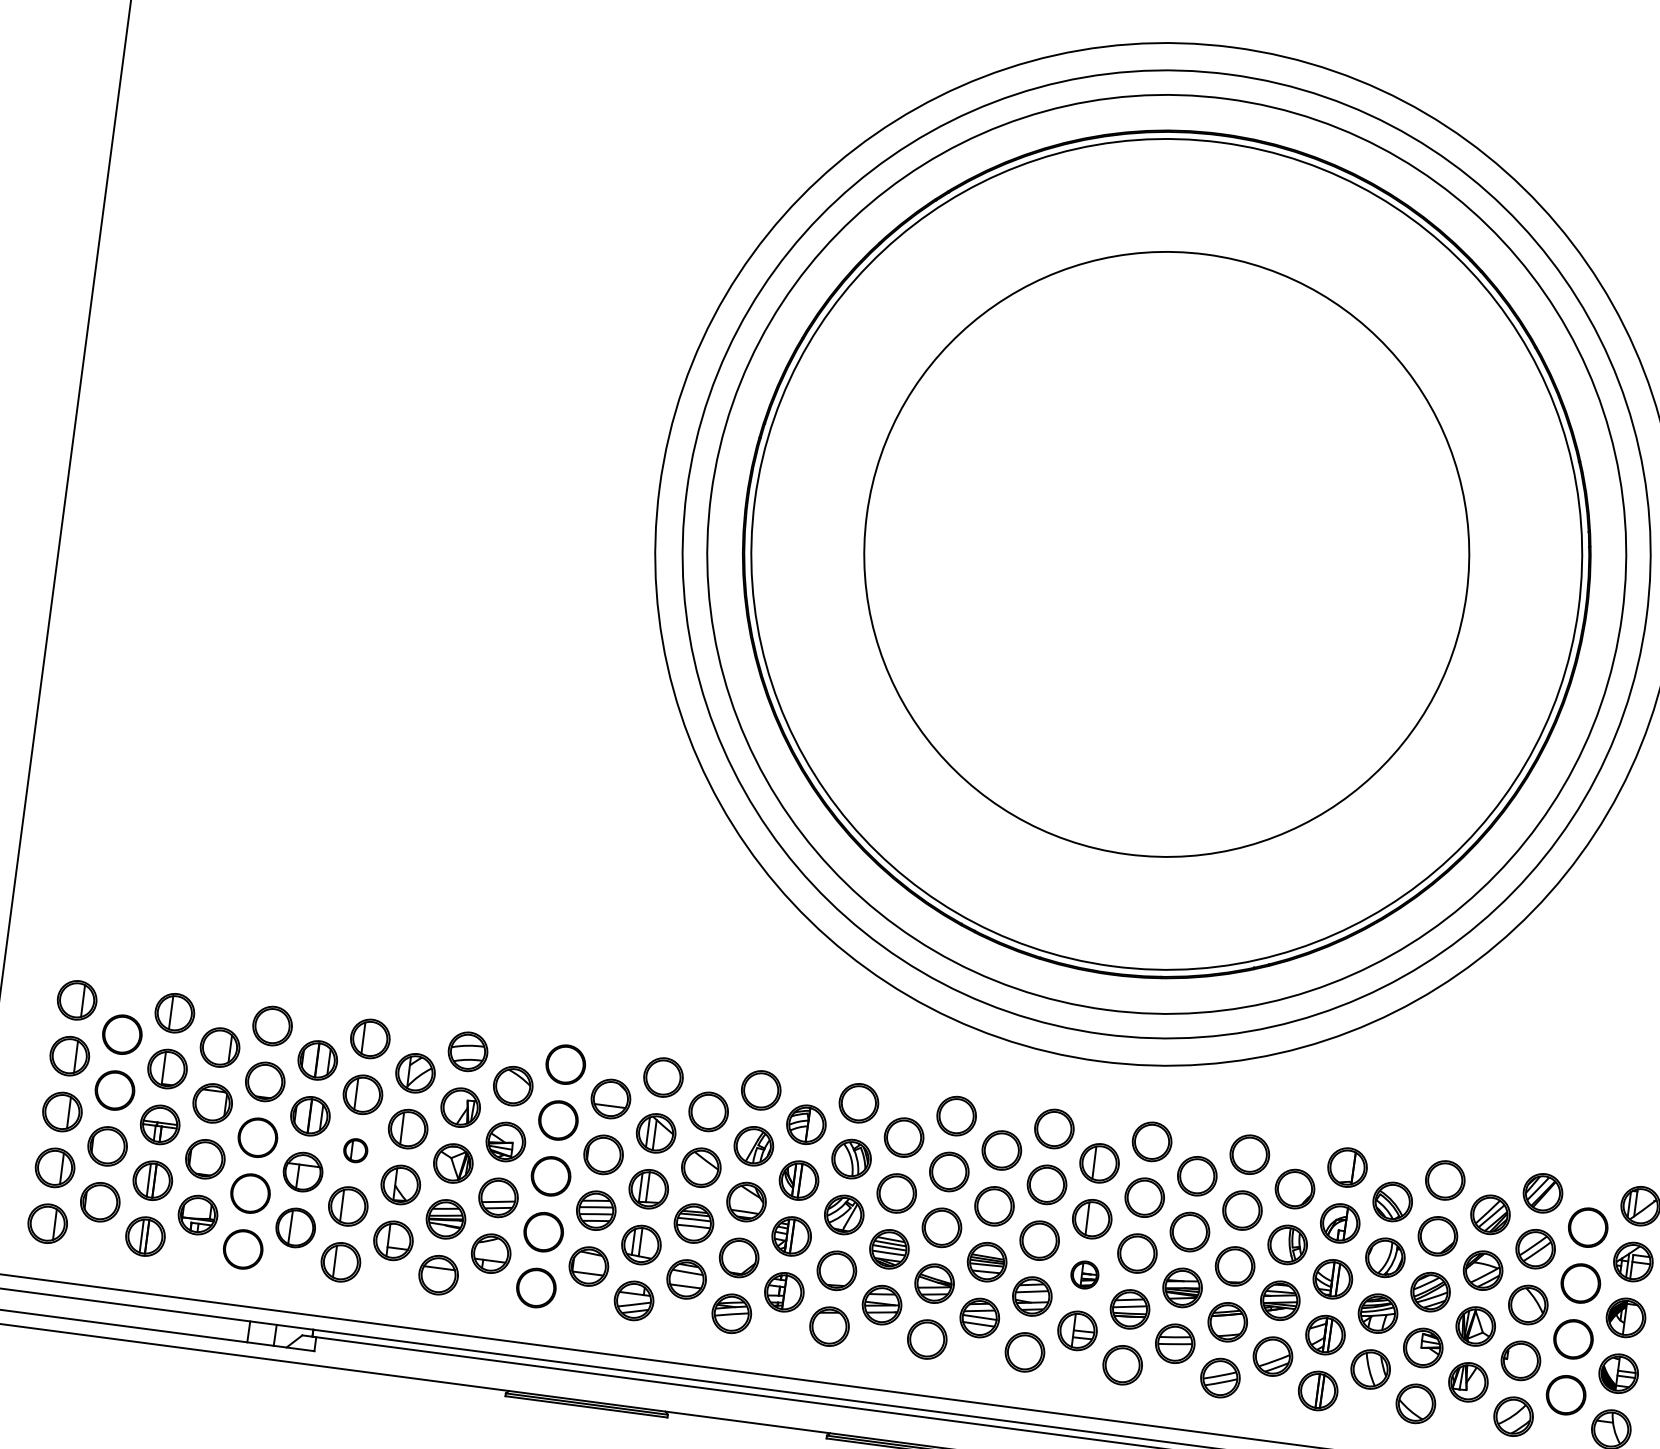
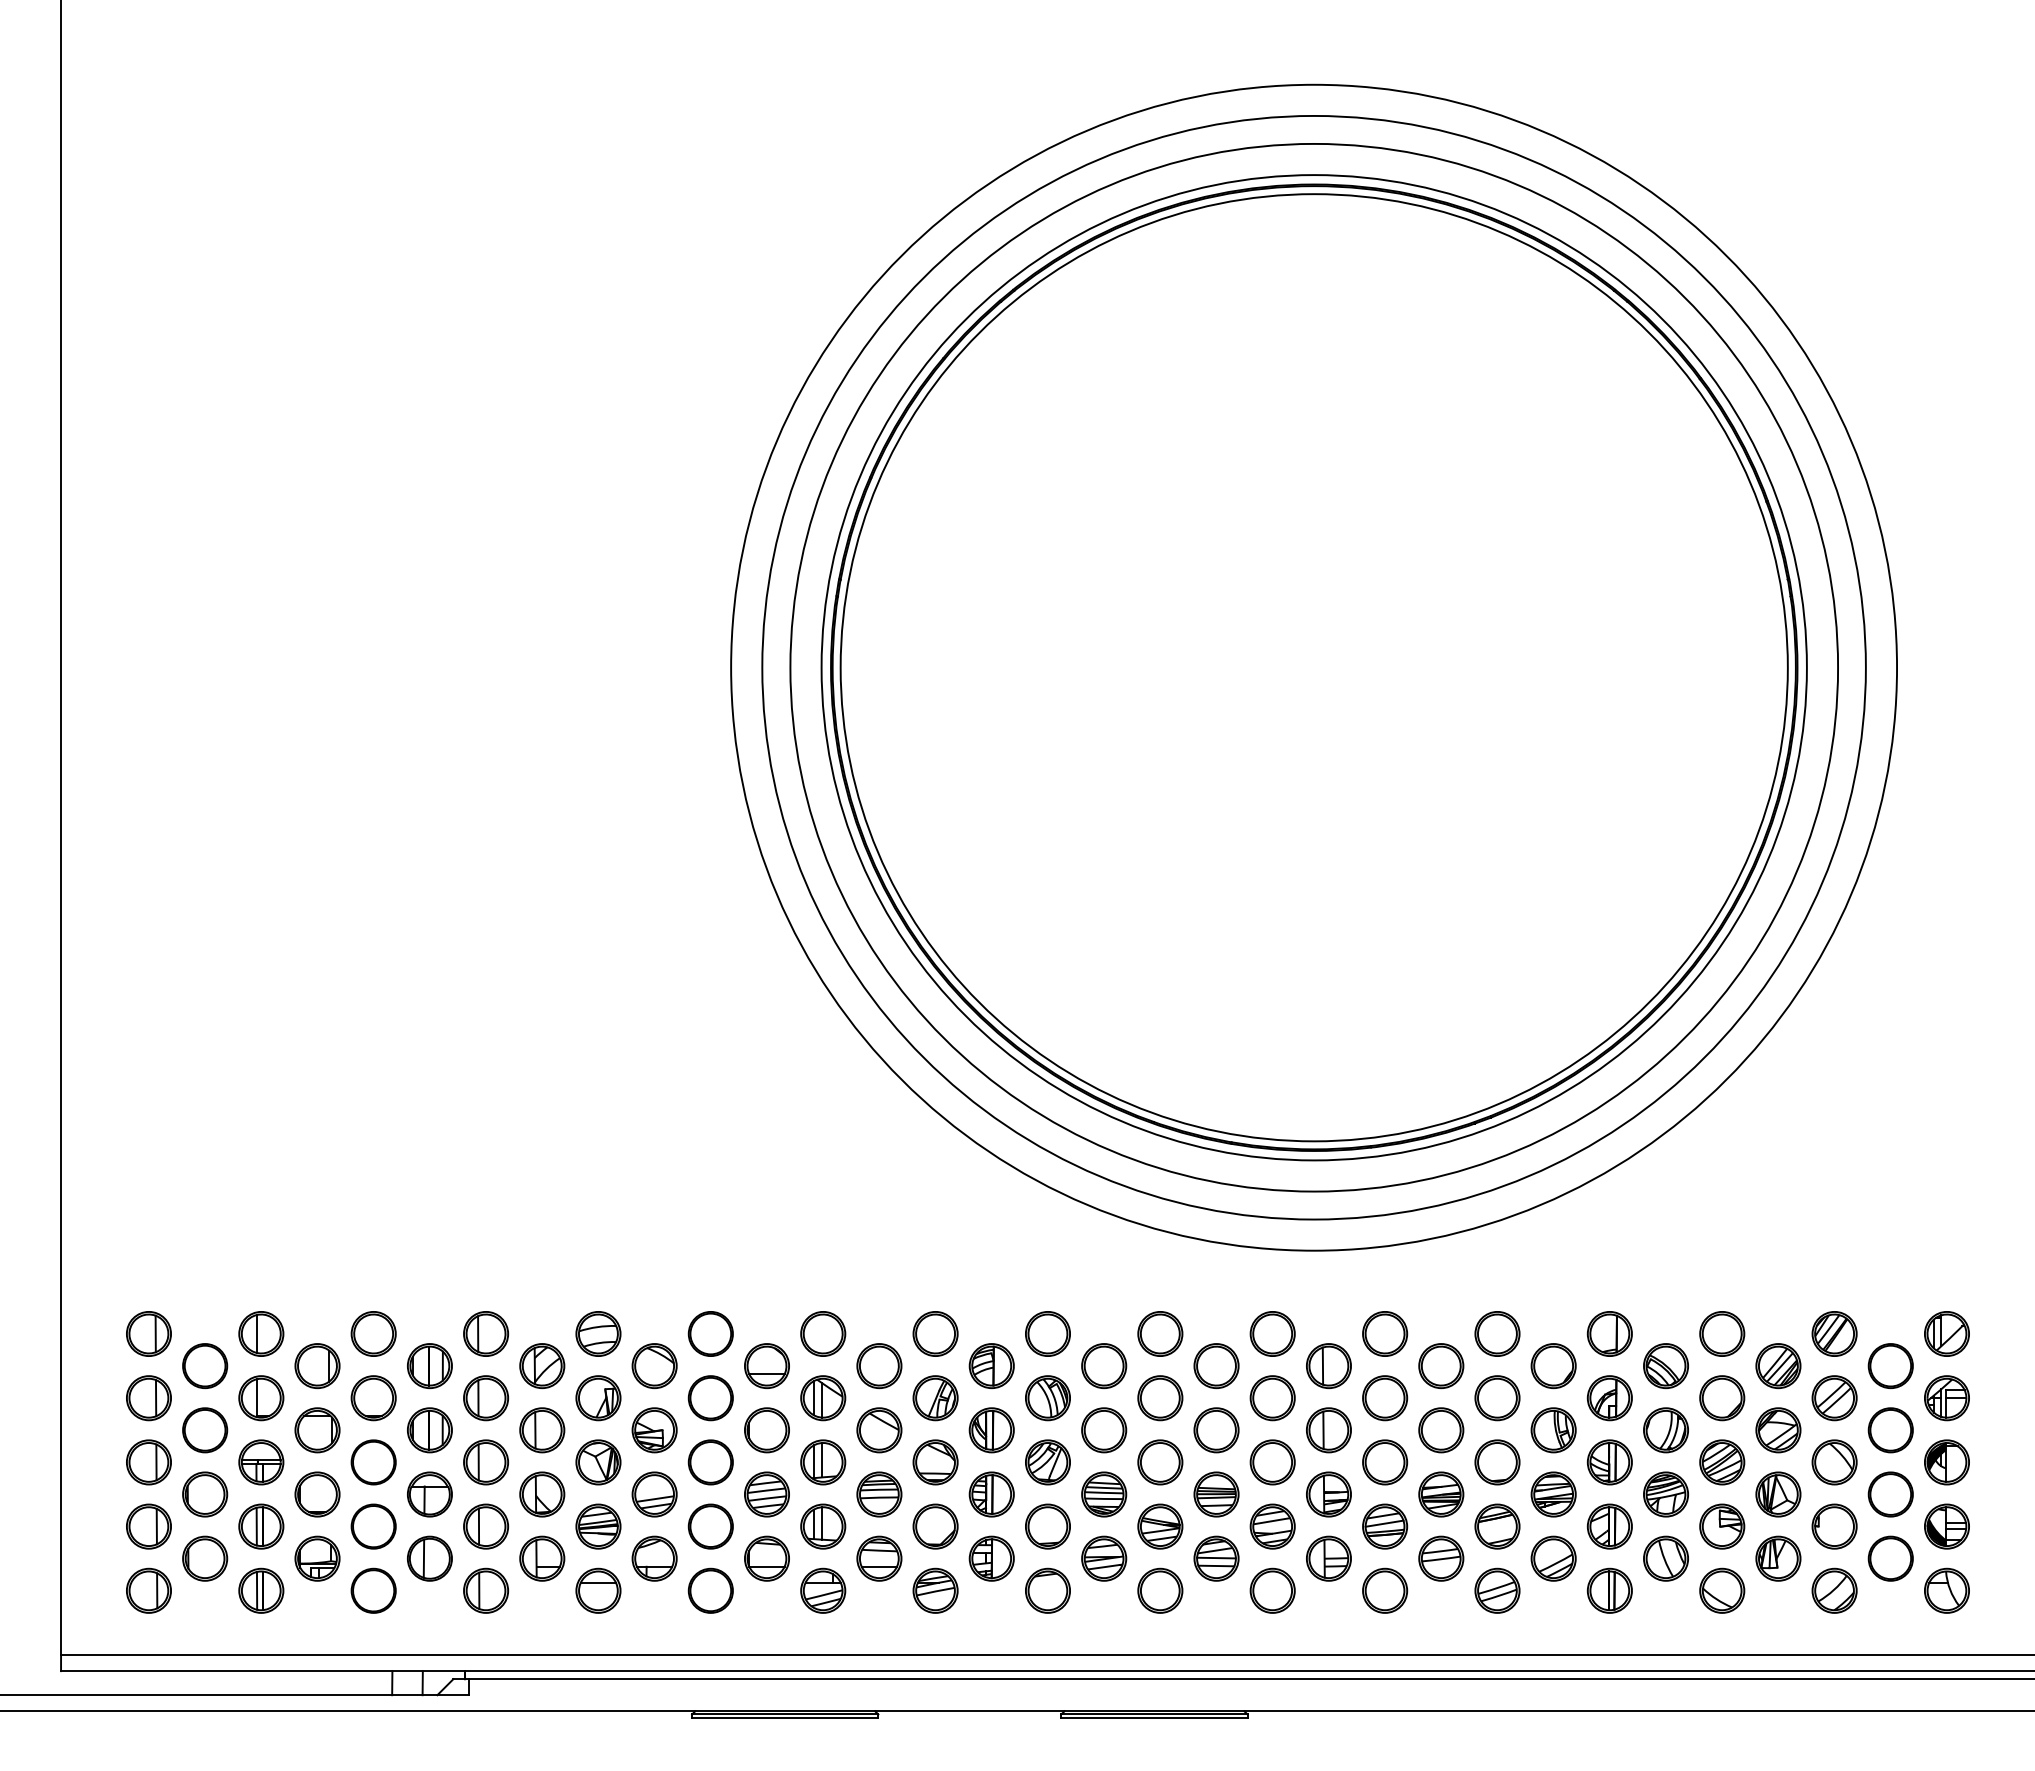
circle: (1166, 554) -> (1313, 667), size x1.43
part: (355, 1150) -> (486, 1462), size x1.67
part: (1084, 1274) -> (1328, 1494), size x1.43

